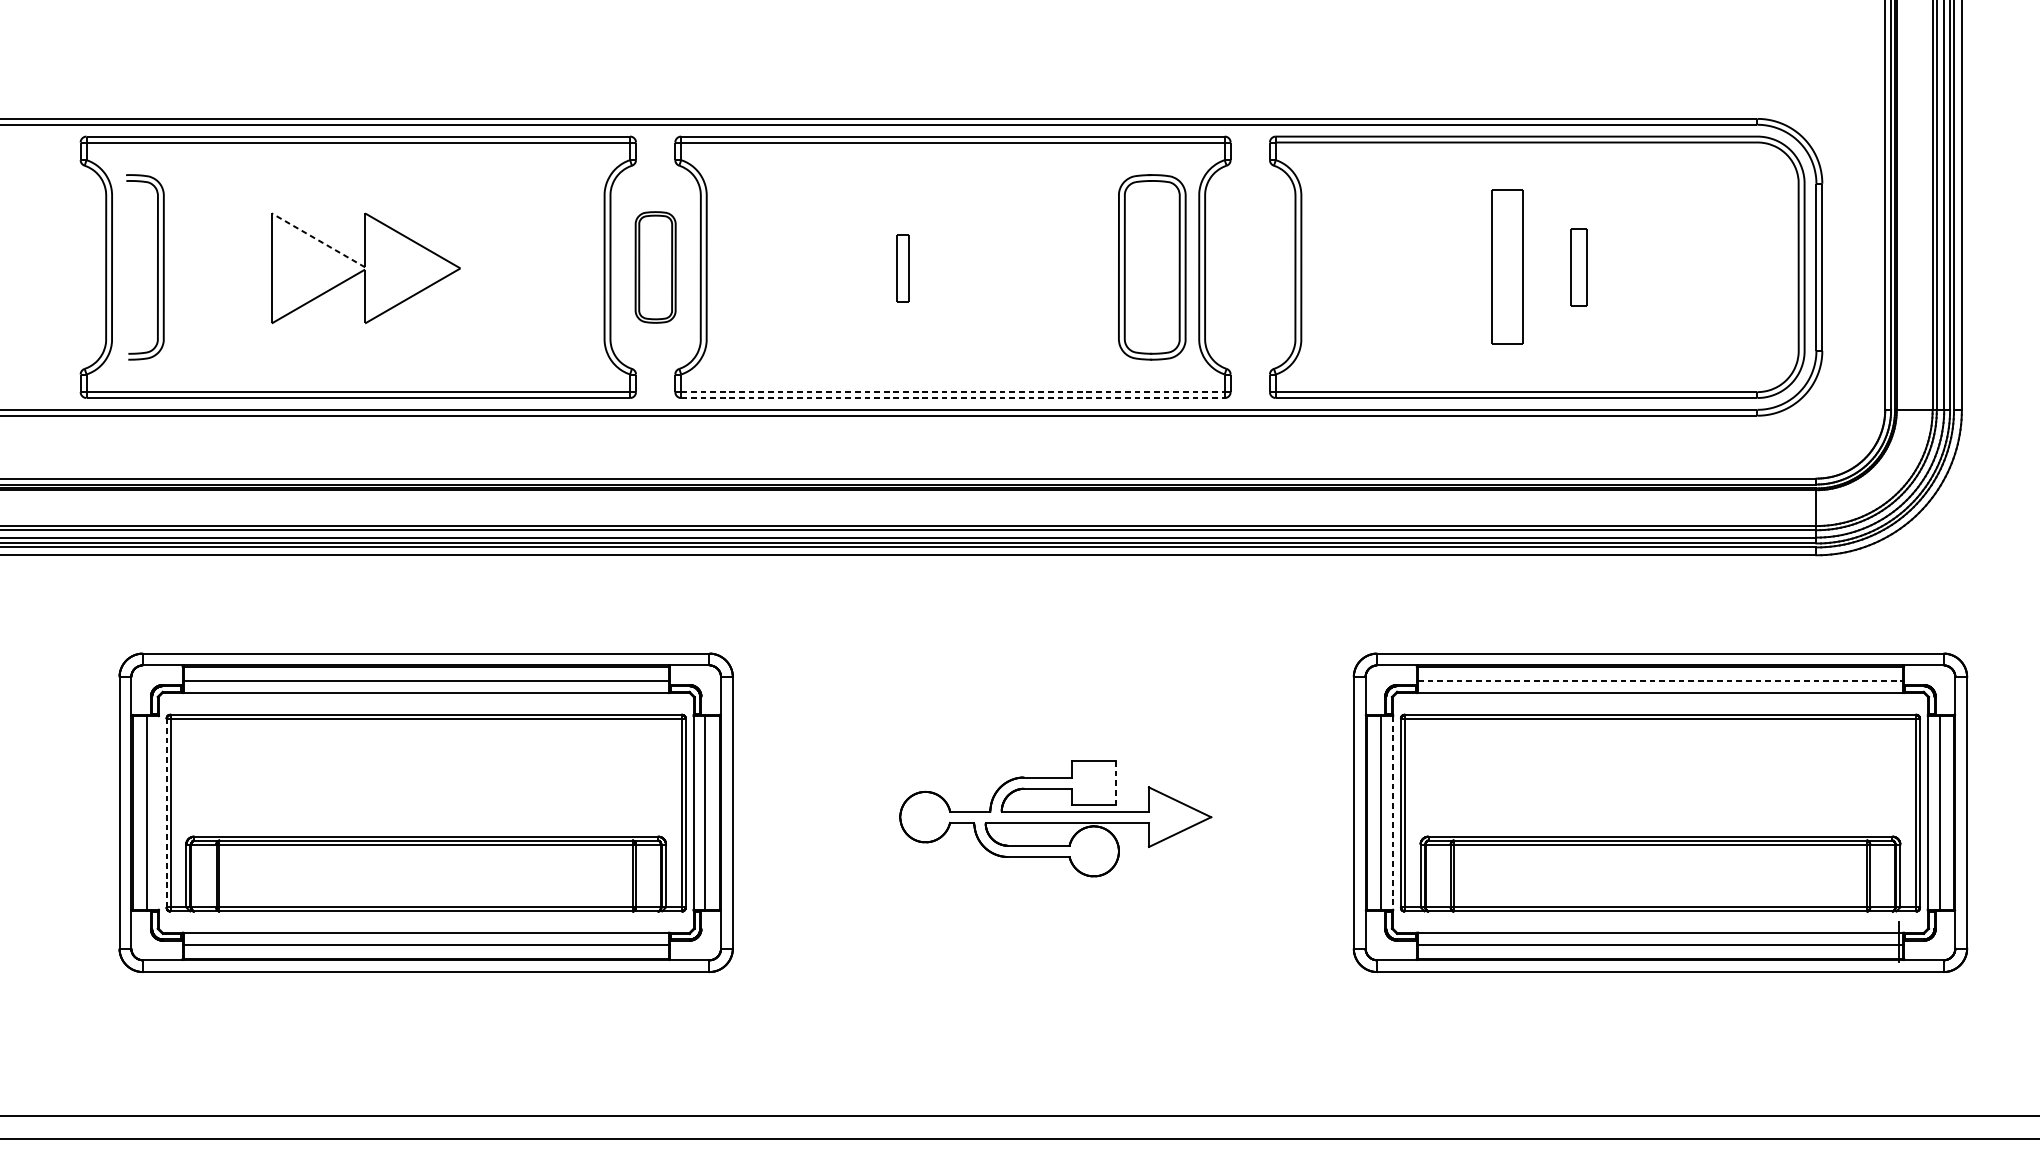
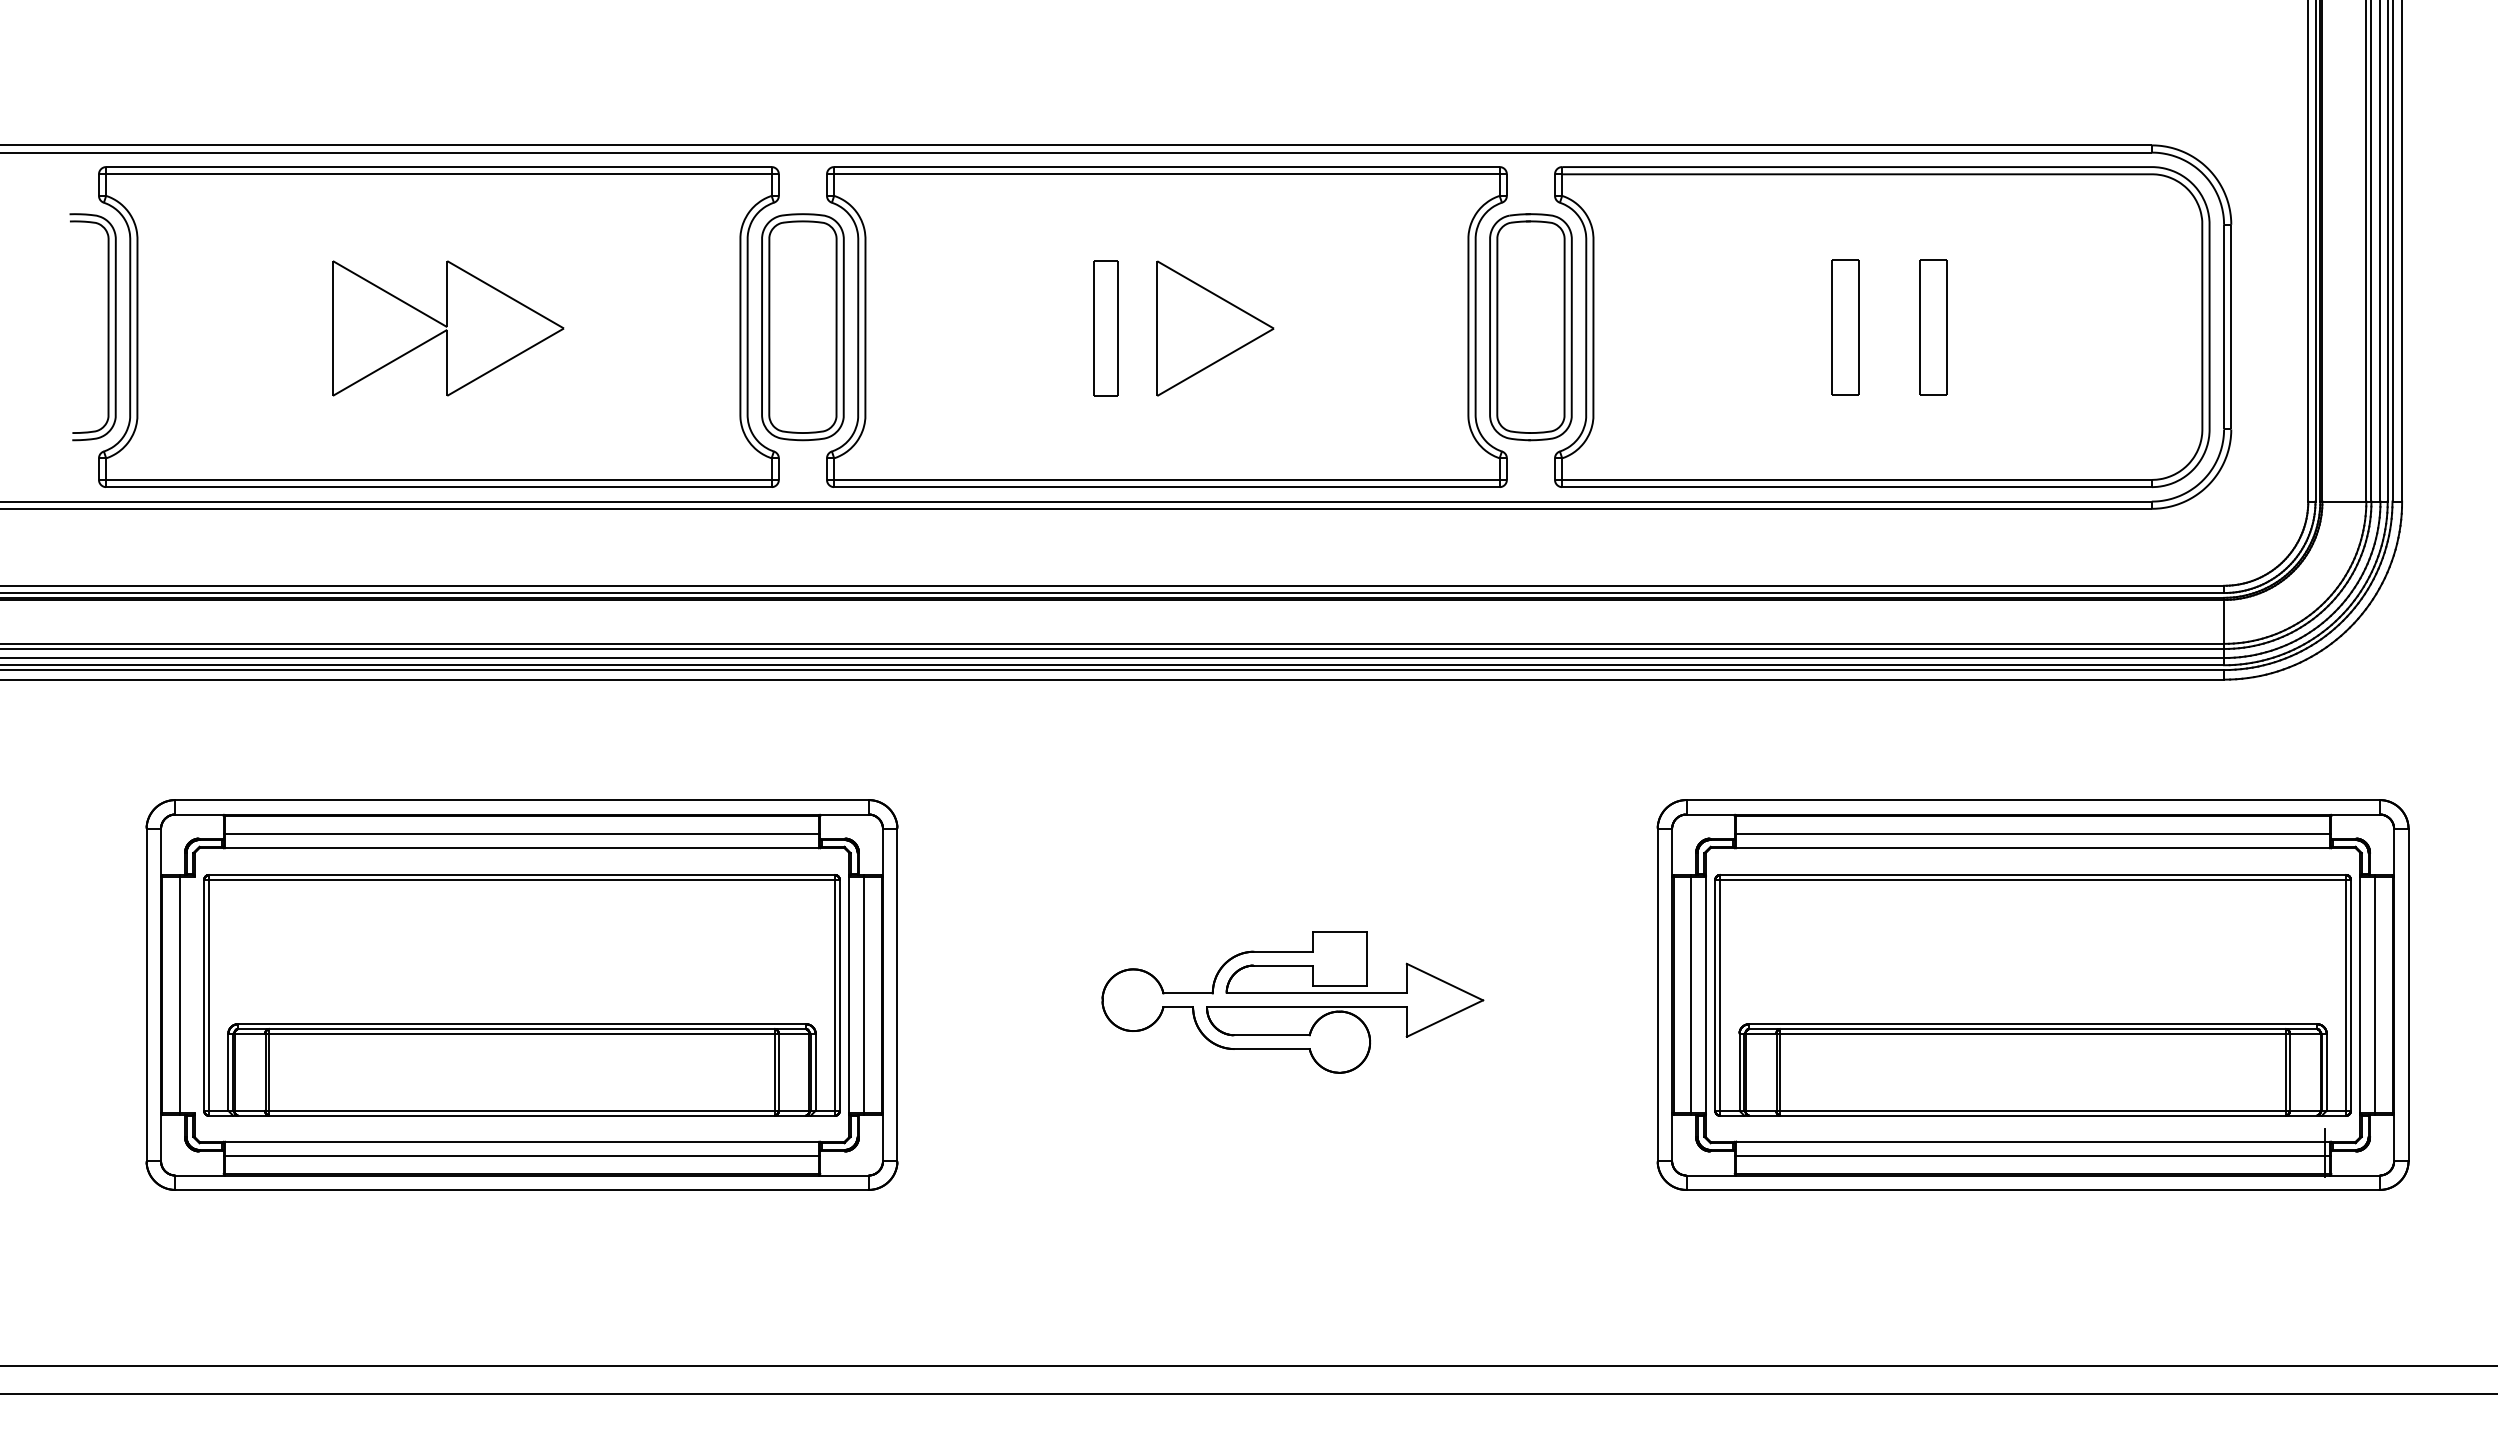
line: (317, 239) -> (389, 293), dashed -> solid
part: (157, 267) -> (107, 327), moved
part: (655, 267) -> (802, 327), size x1.67
part: (1151, 267) -> (1530, 327), moved
part: (1507, 267) -> (1845, 327), size x0.71
part: (1579, 267) -> (1933, 327), size x1.43
part: (902, 268) -> (1105, 328), size x1.67
part: (992, 268) -> (1215, 328), added
line: (952, 391) -> (1166, 479), dashed -> solid
line: (952, 398) -> (1166, 487), dashed -> solid
line: (1660, 680) -> (2033, 833), dashed -> solid
line: (1115, 783) -> (1366, 958), dashed -> solid
line: (166, 813) -> (204, 995), dashed -> solid
line: (1392, 813) -> (1705, 995), dashed -> solid

